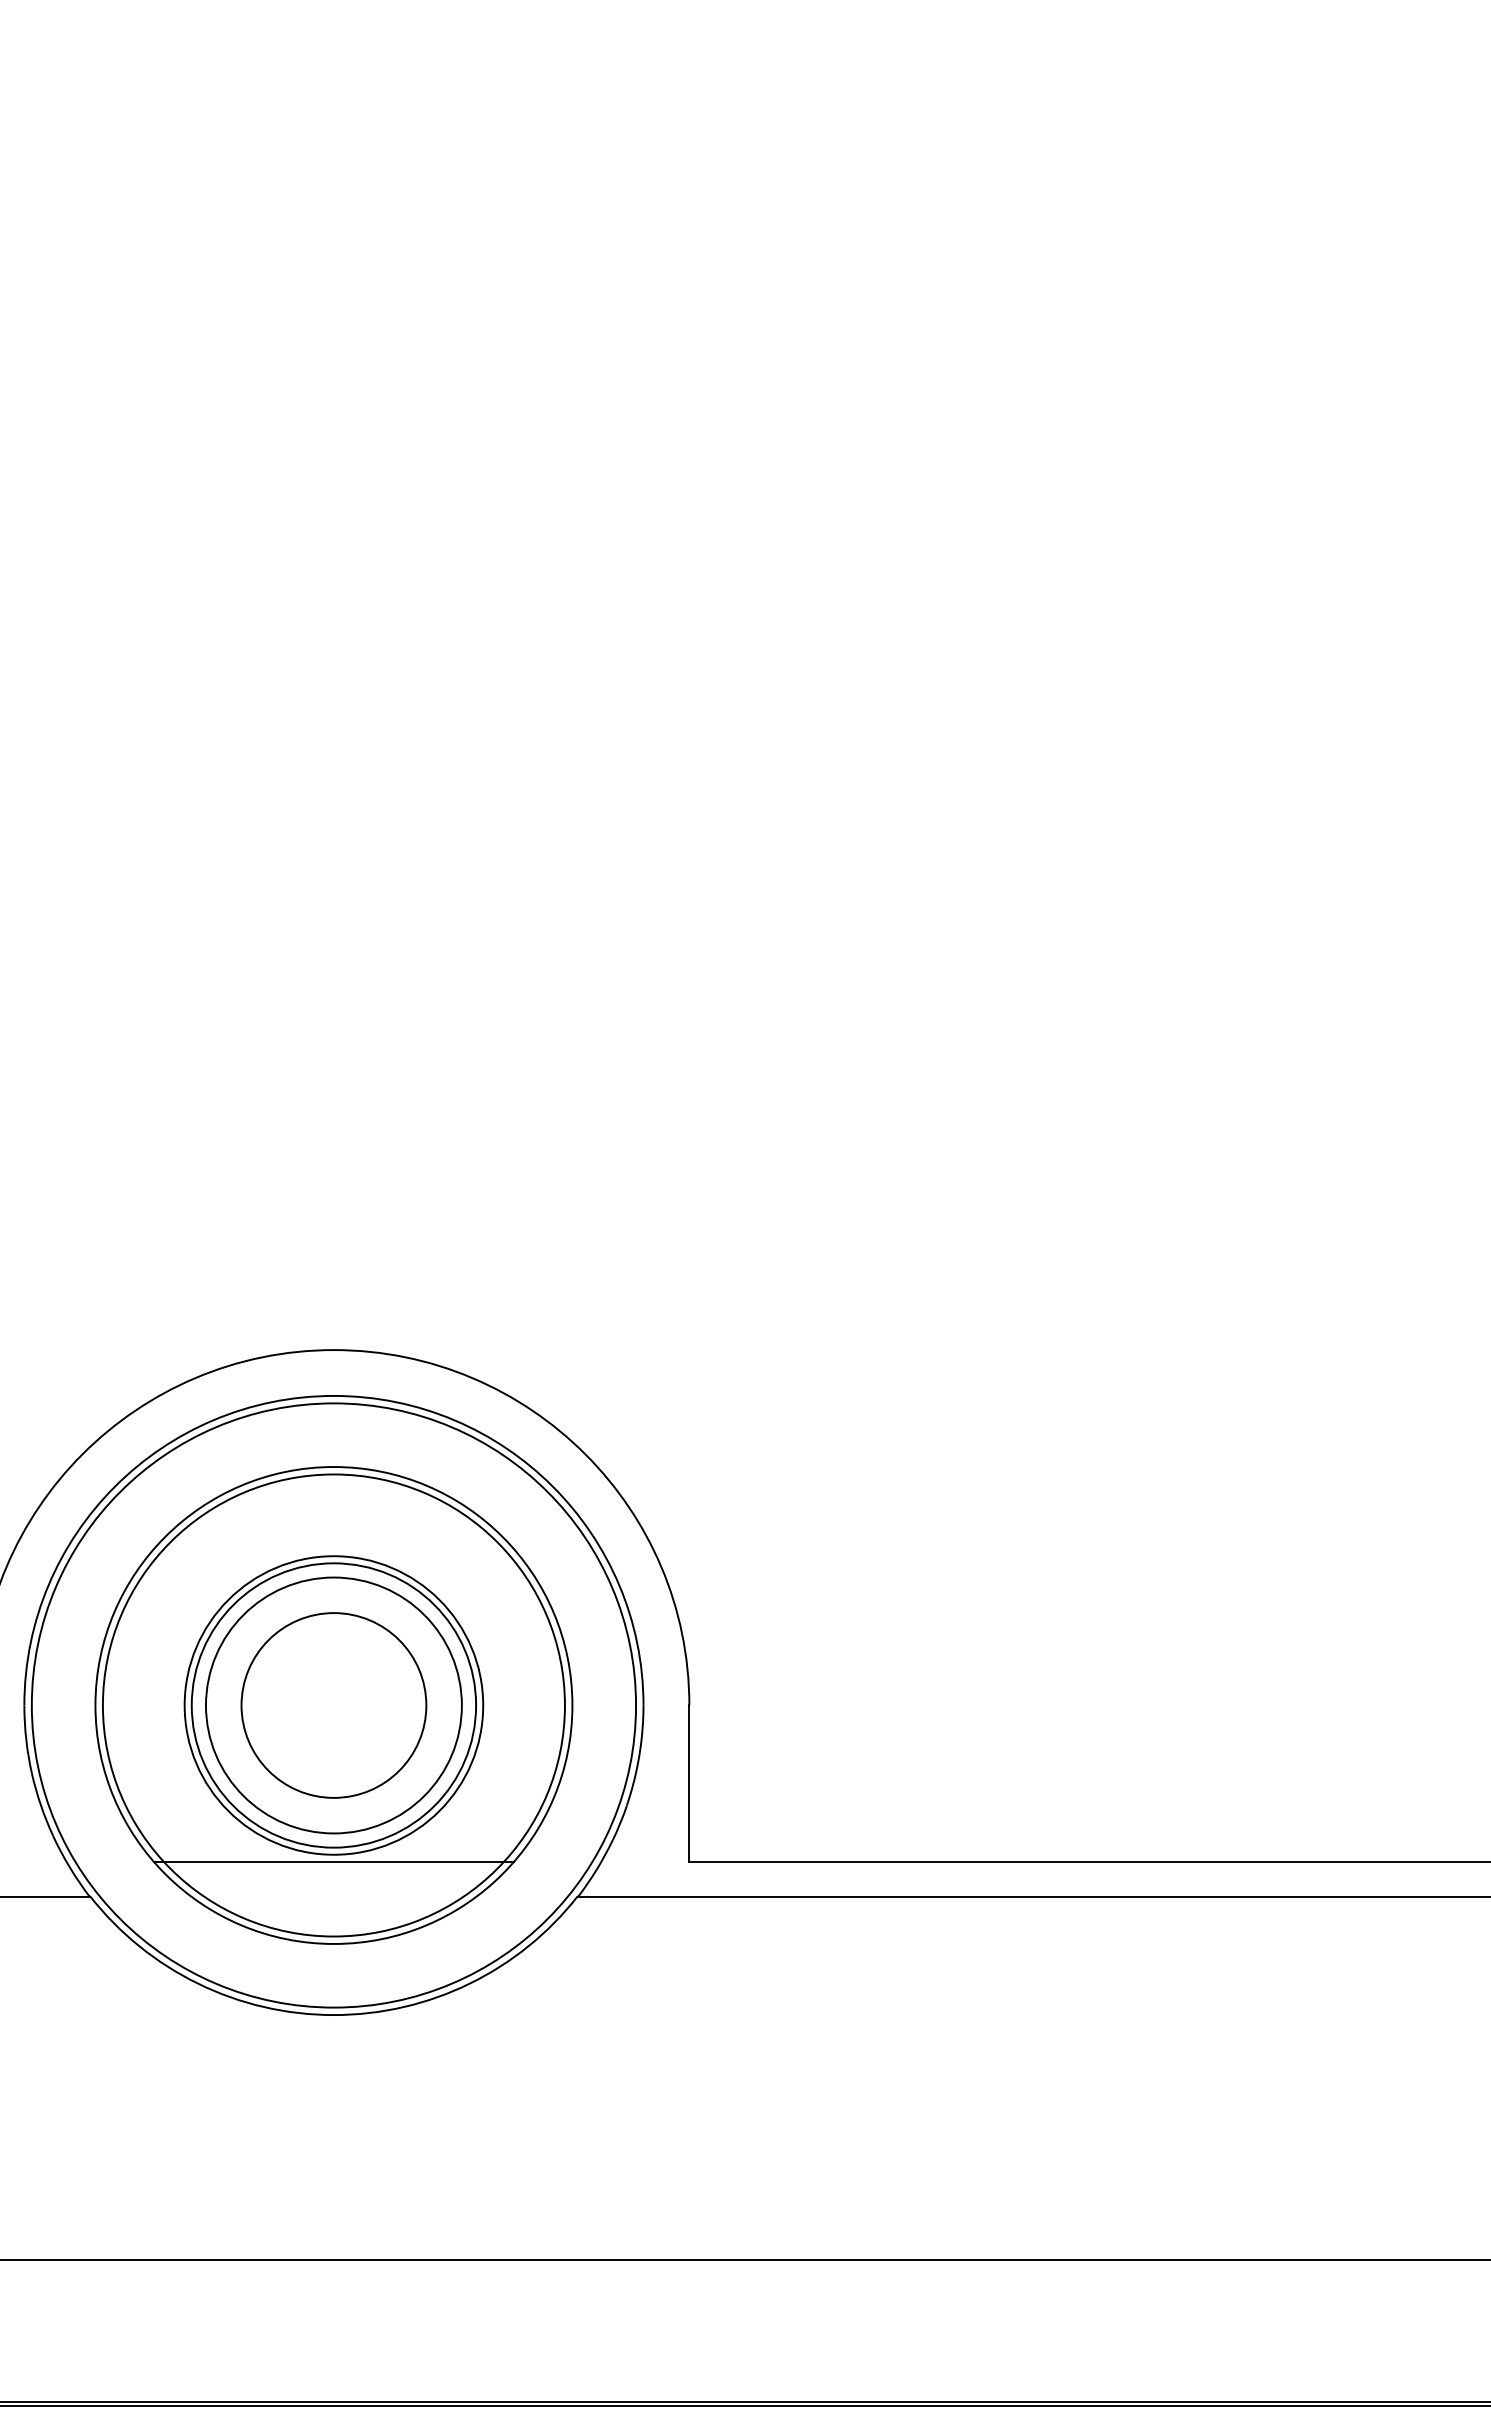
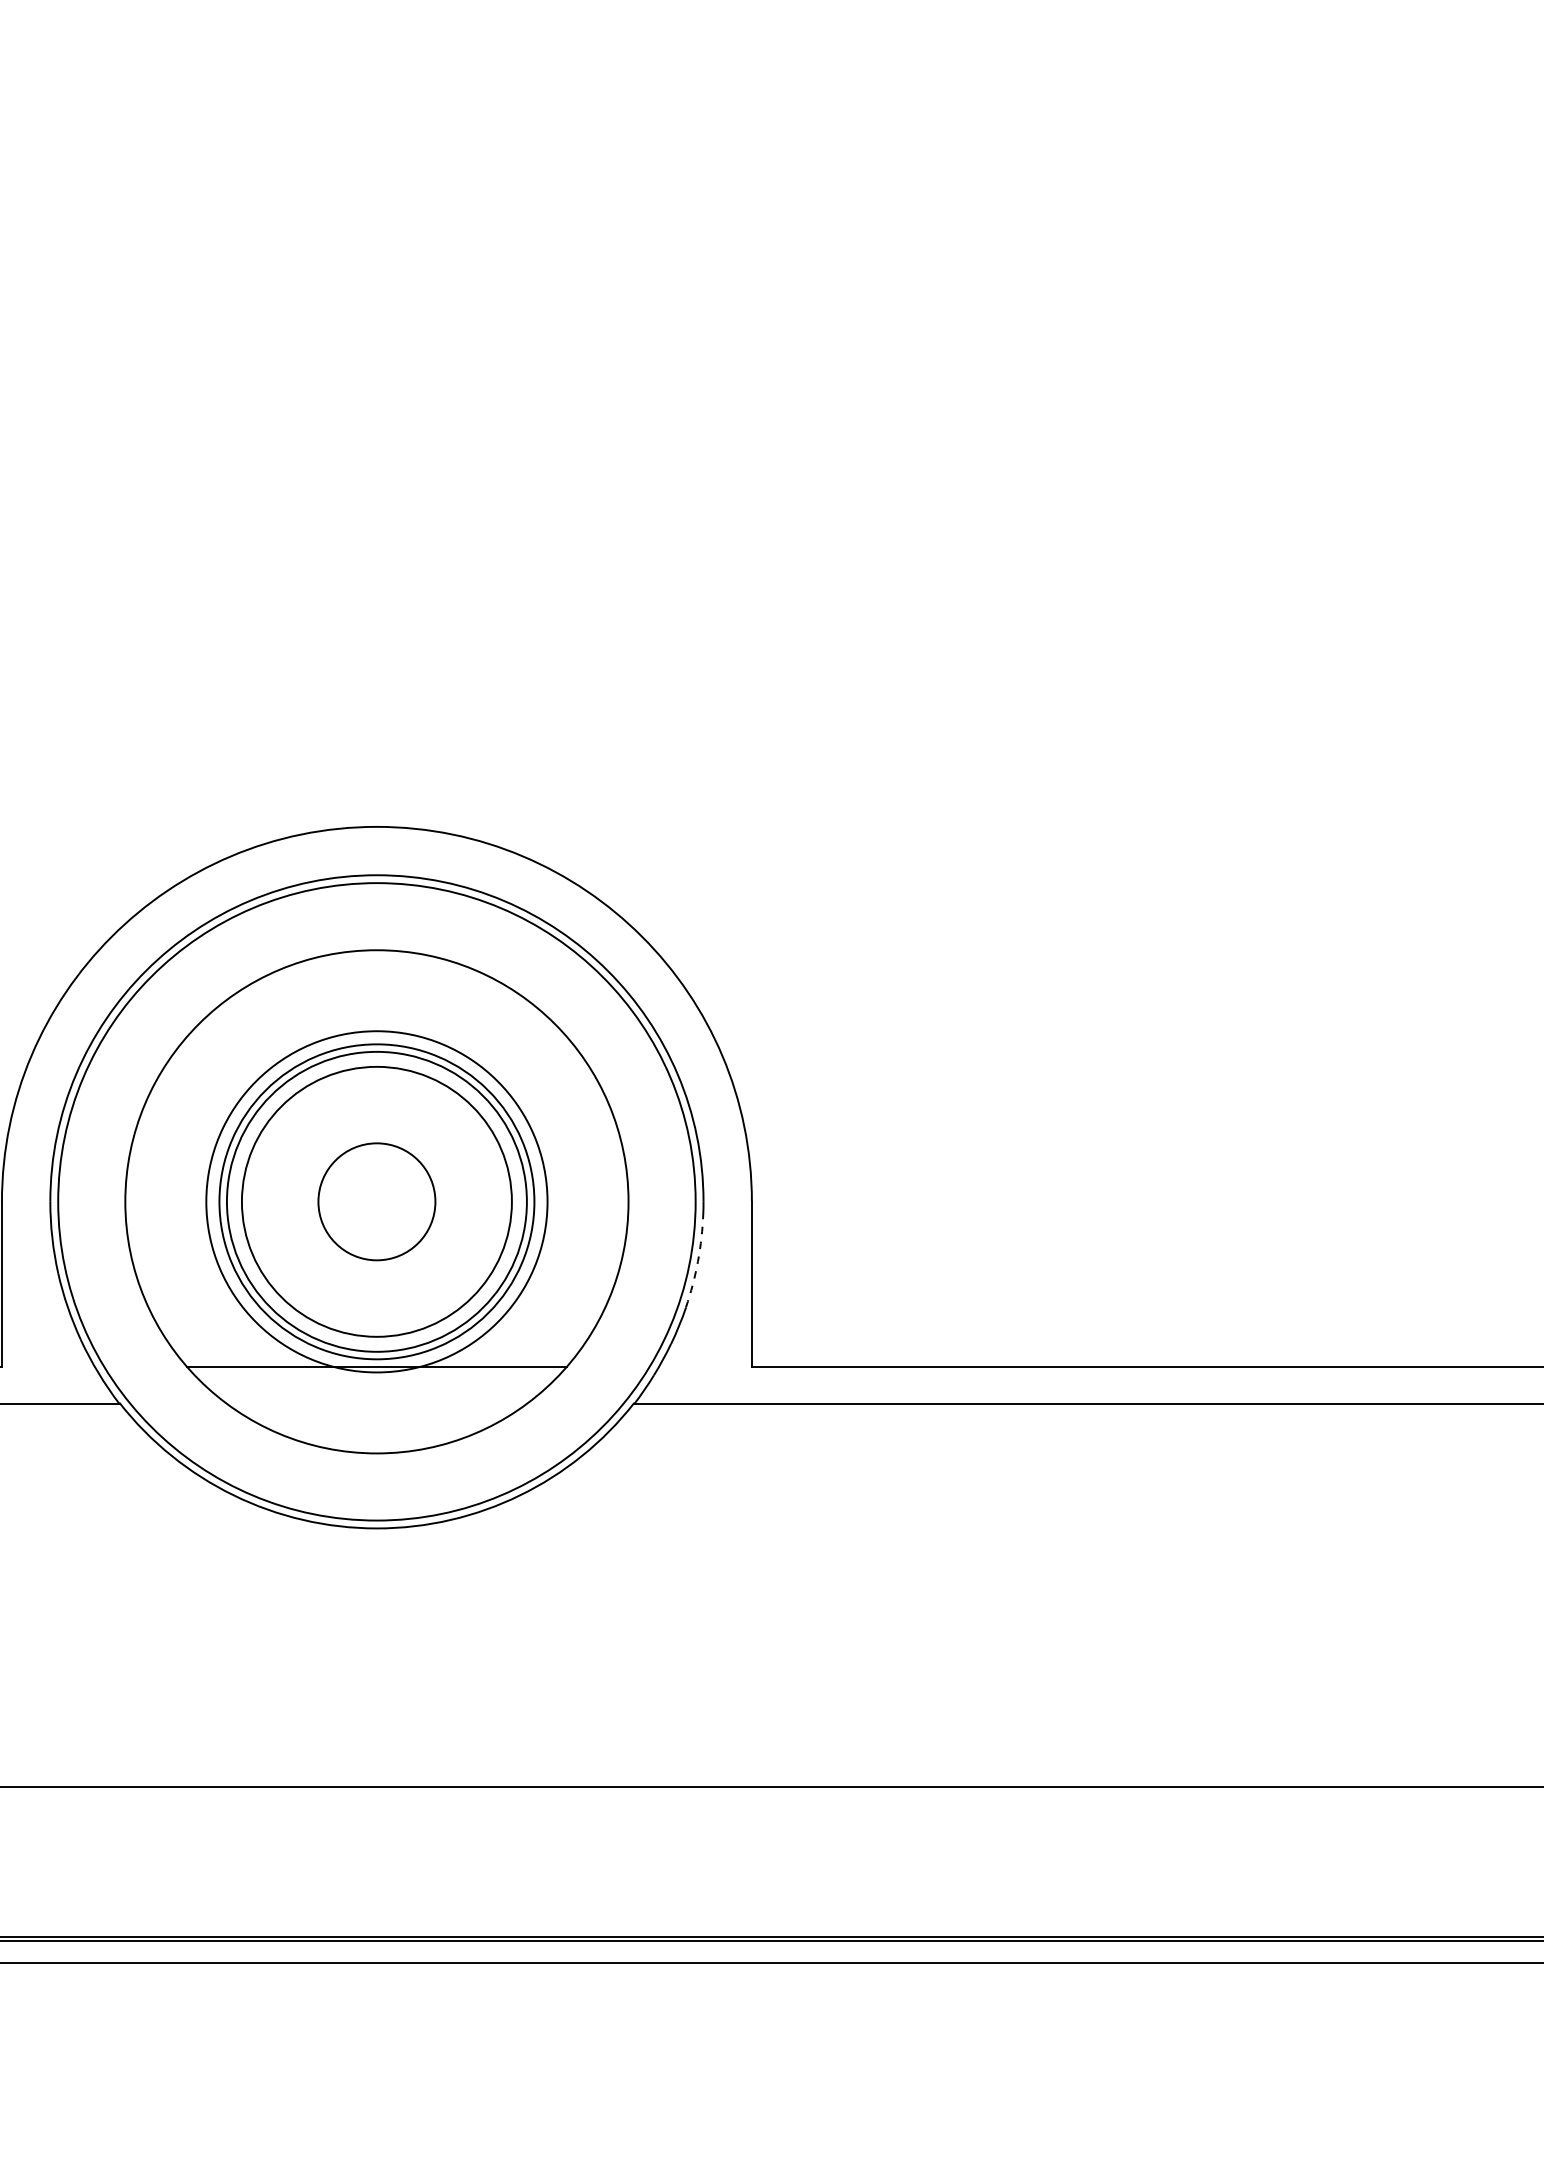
circle: (333, 1705) -> (376, 1201), size x0.6
circle: (333, 1705) -> (376, 1201), size x0.7
arc: (638, 1761) -> (698, 1260), solid -> dashed

